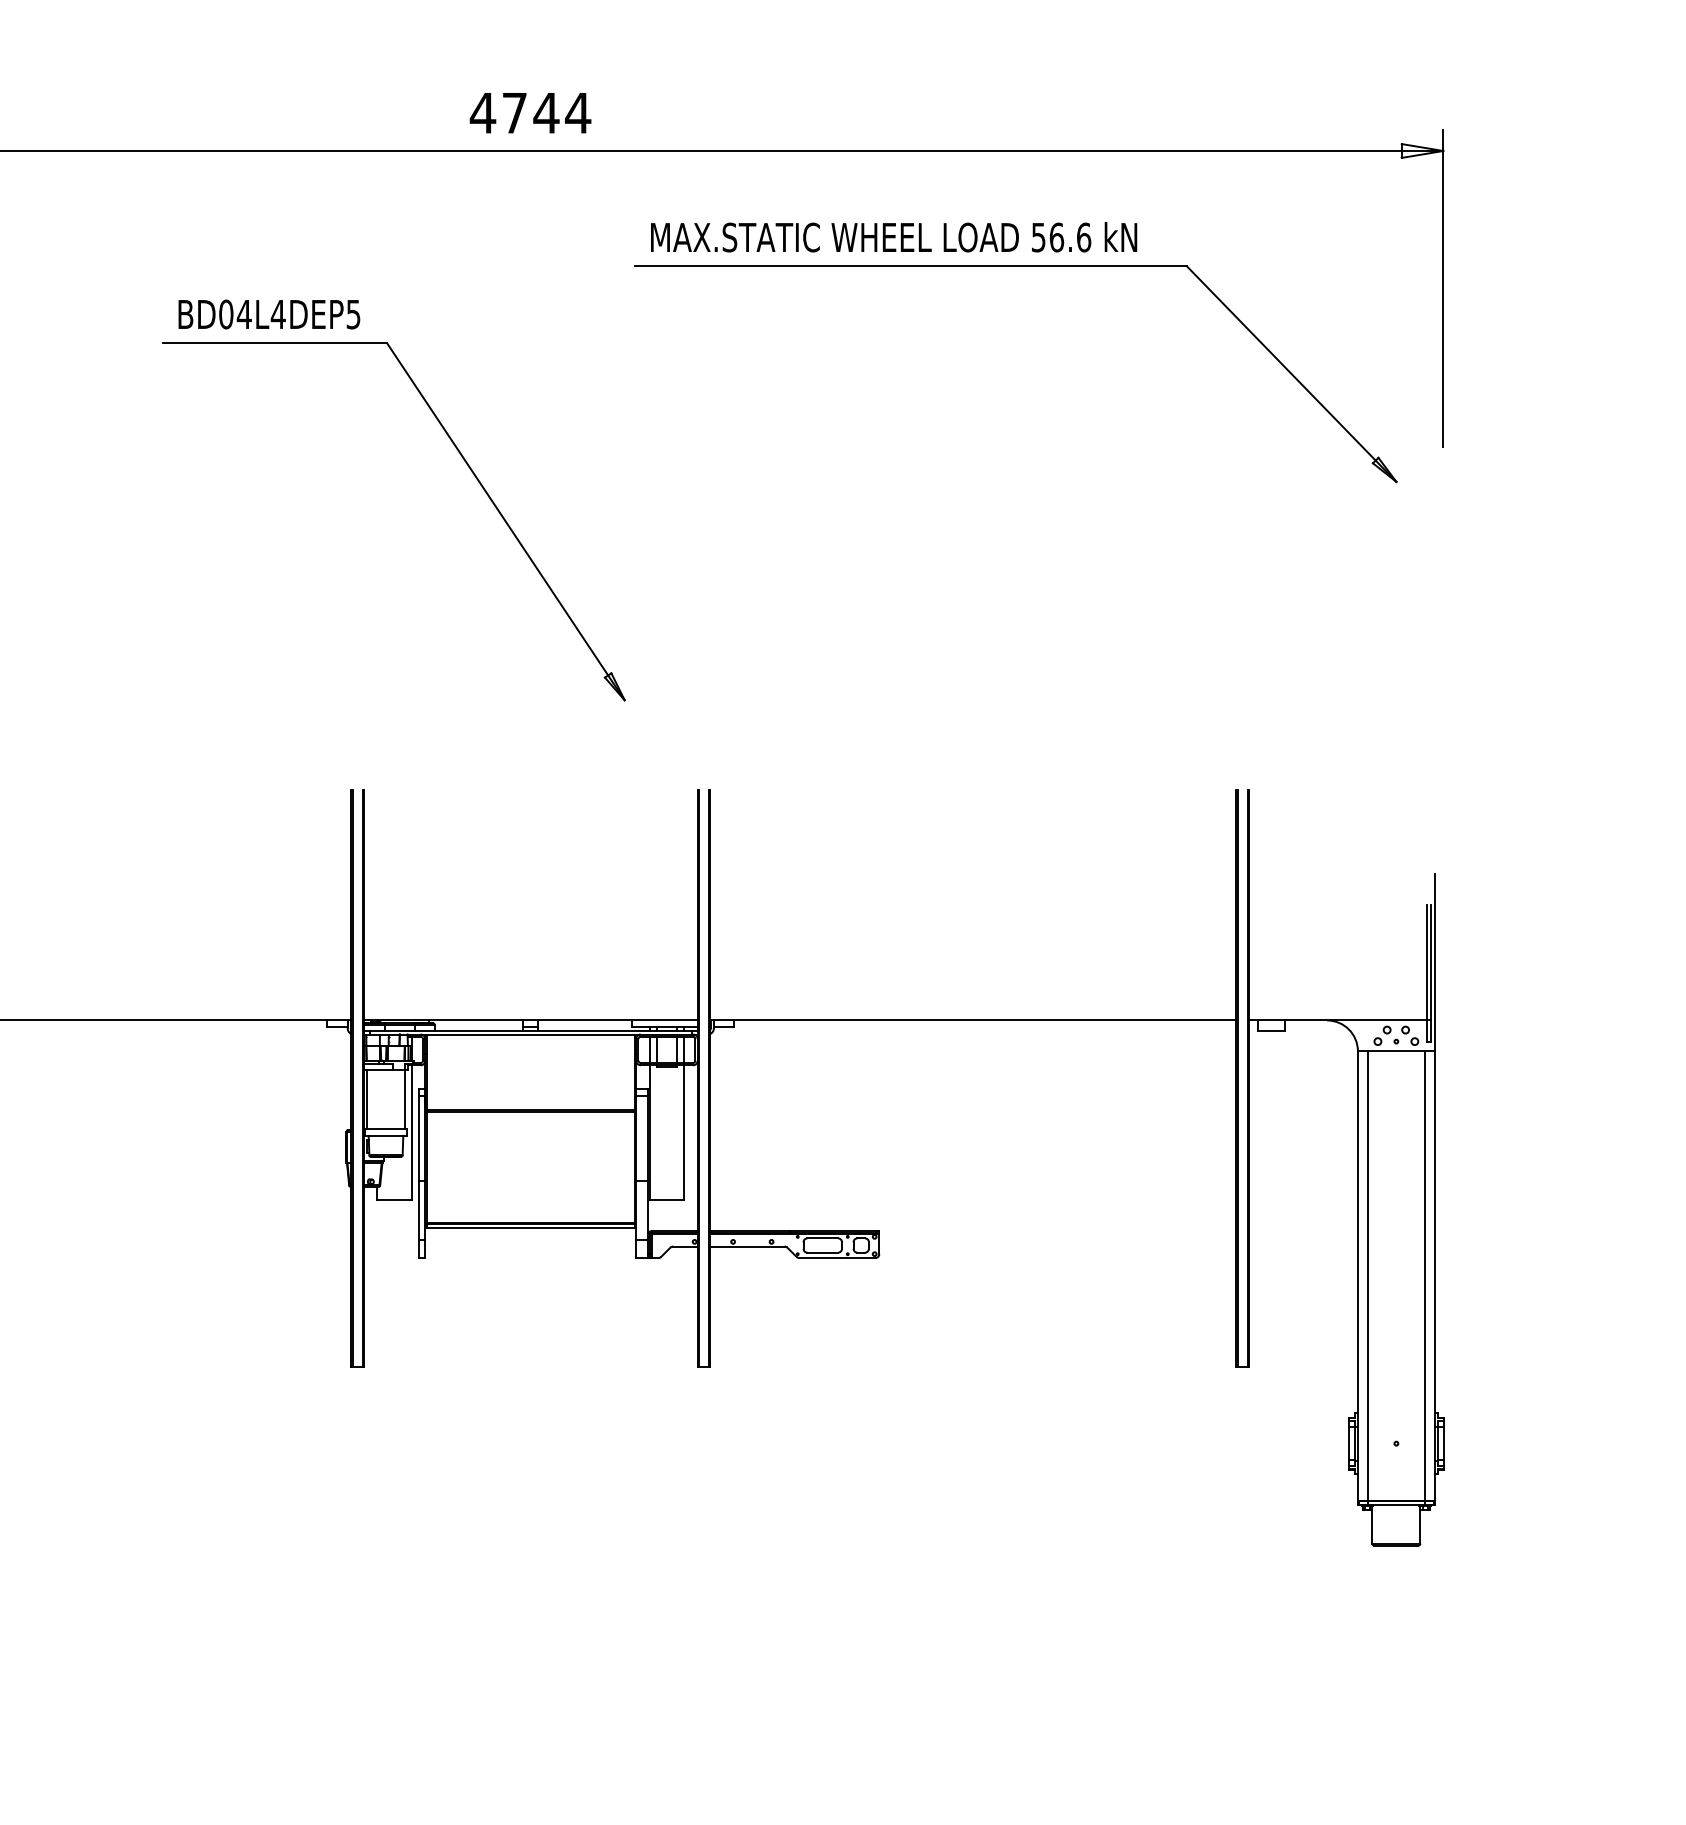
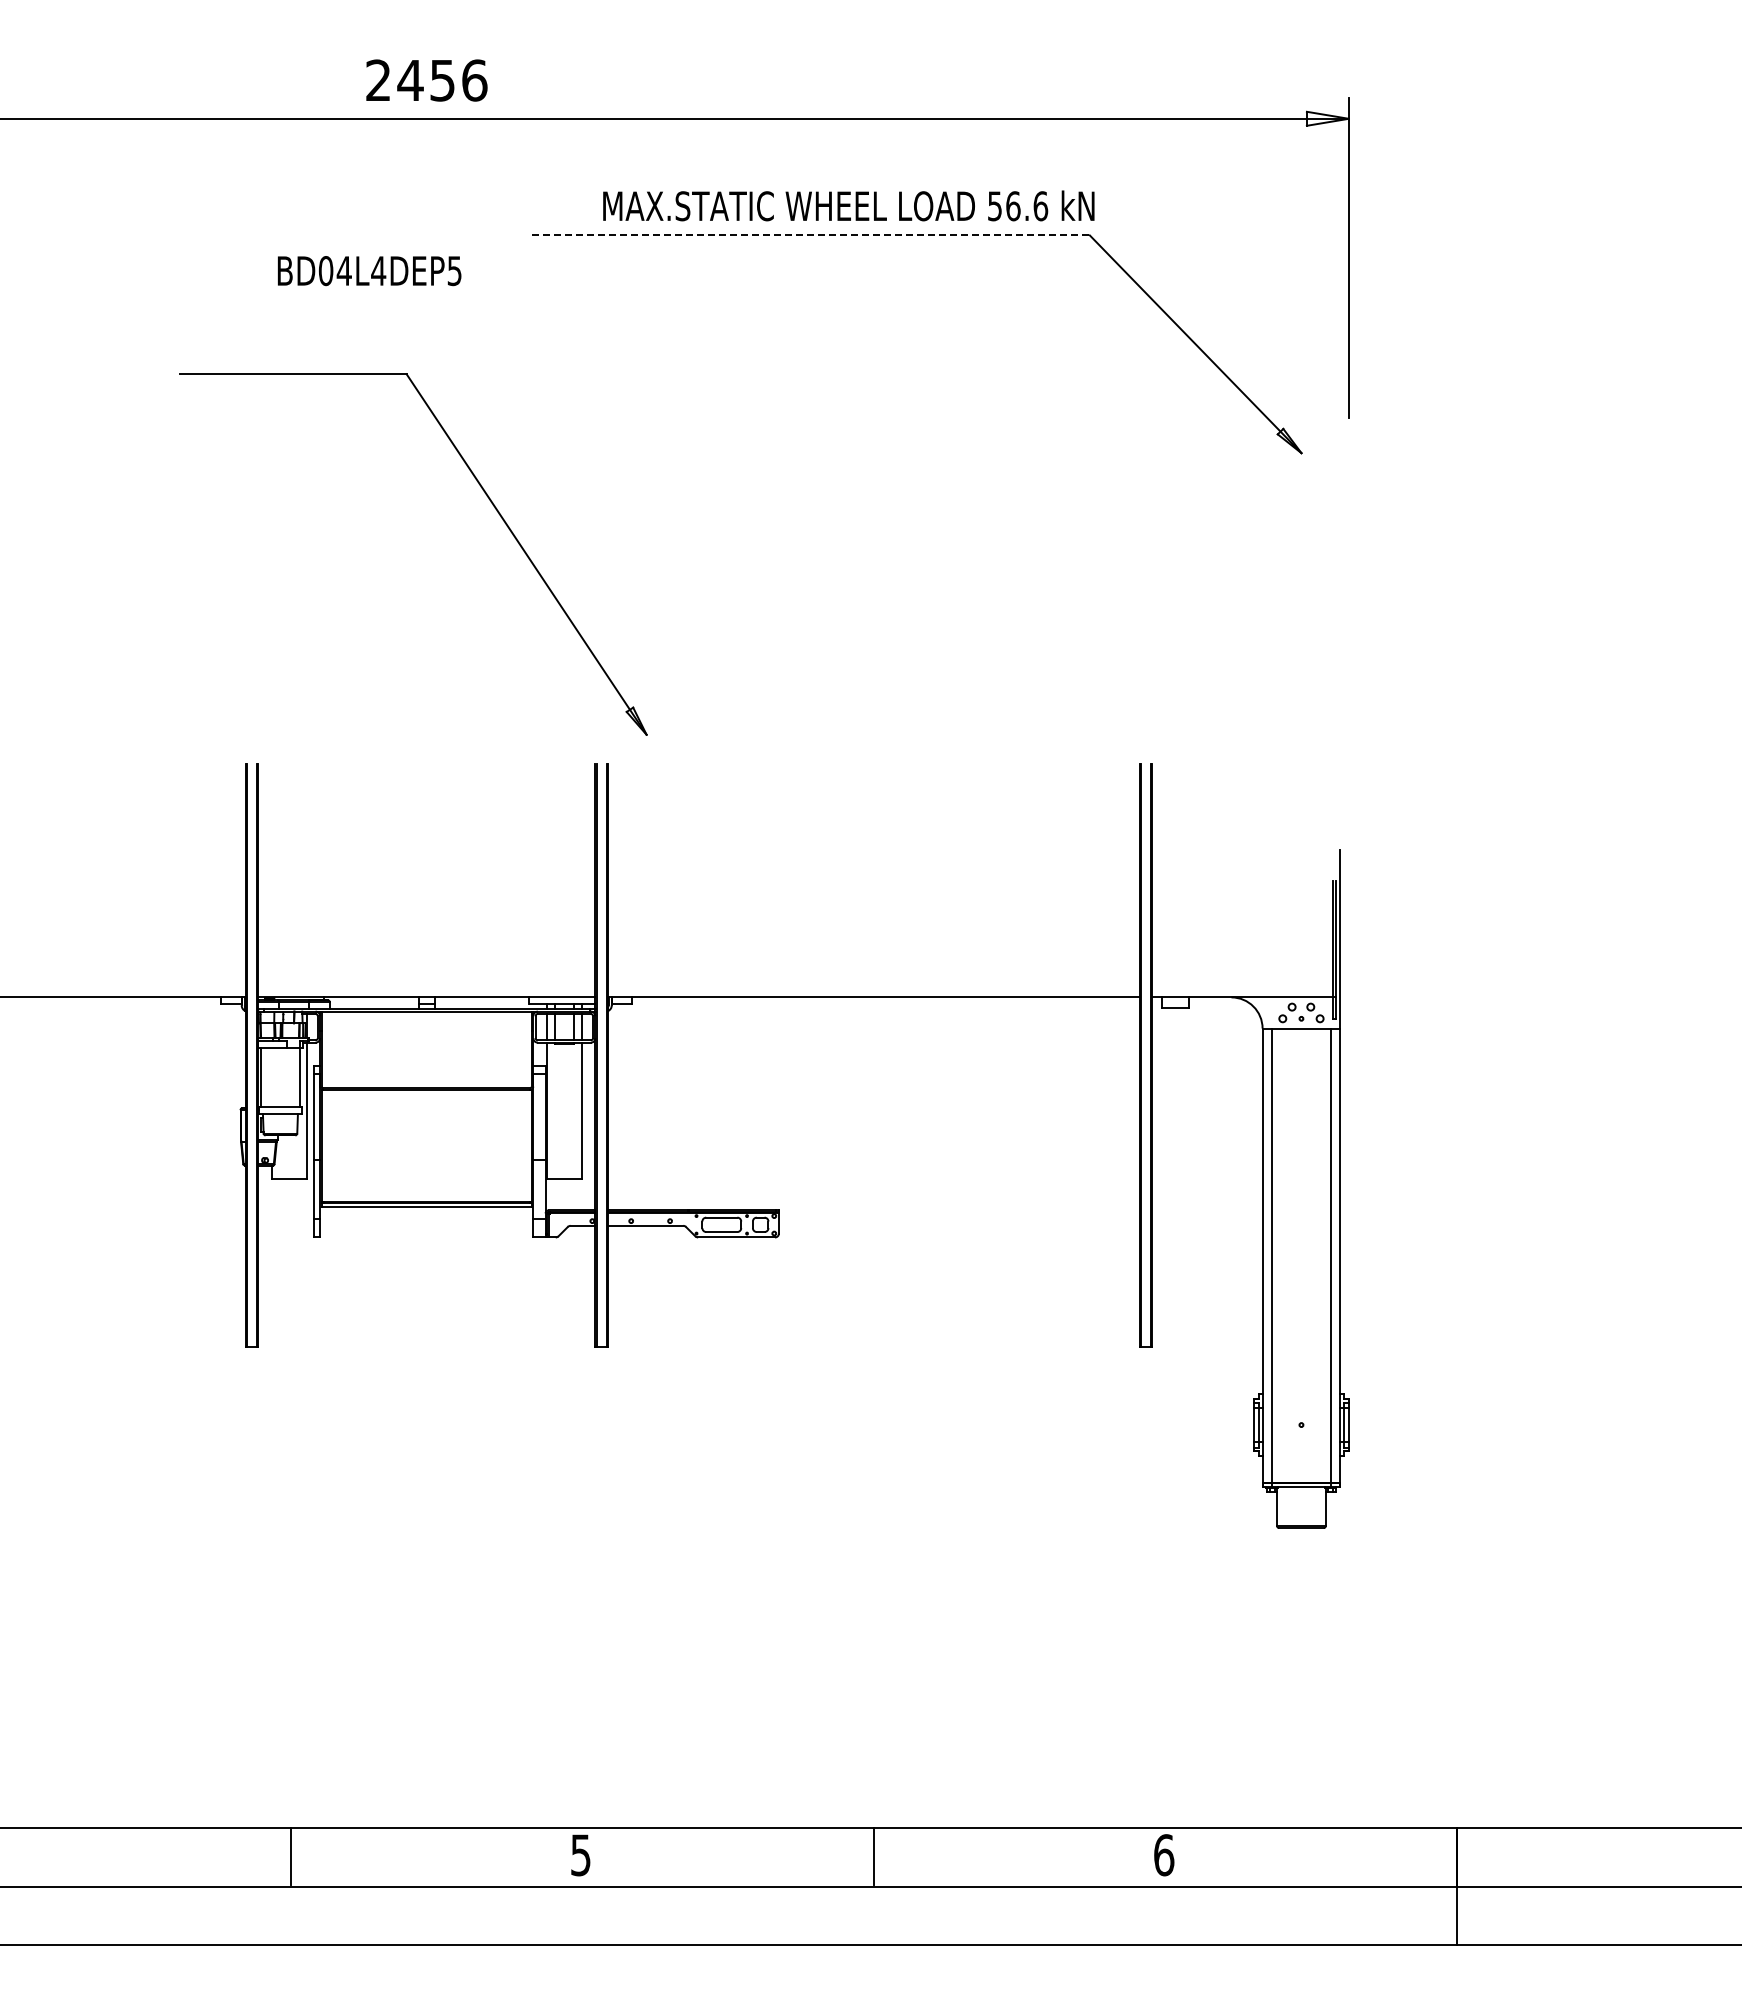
text: (530, 113) -> (426, 80), 4744 -> 2456
text: (893, 236) -> (848, 205), moved
line: (911, 266) -> (811, 235), solid -> dashed
text: (269, 314) -> (369, 271), moved
part: (470, 470) -> (490, 502), moved

